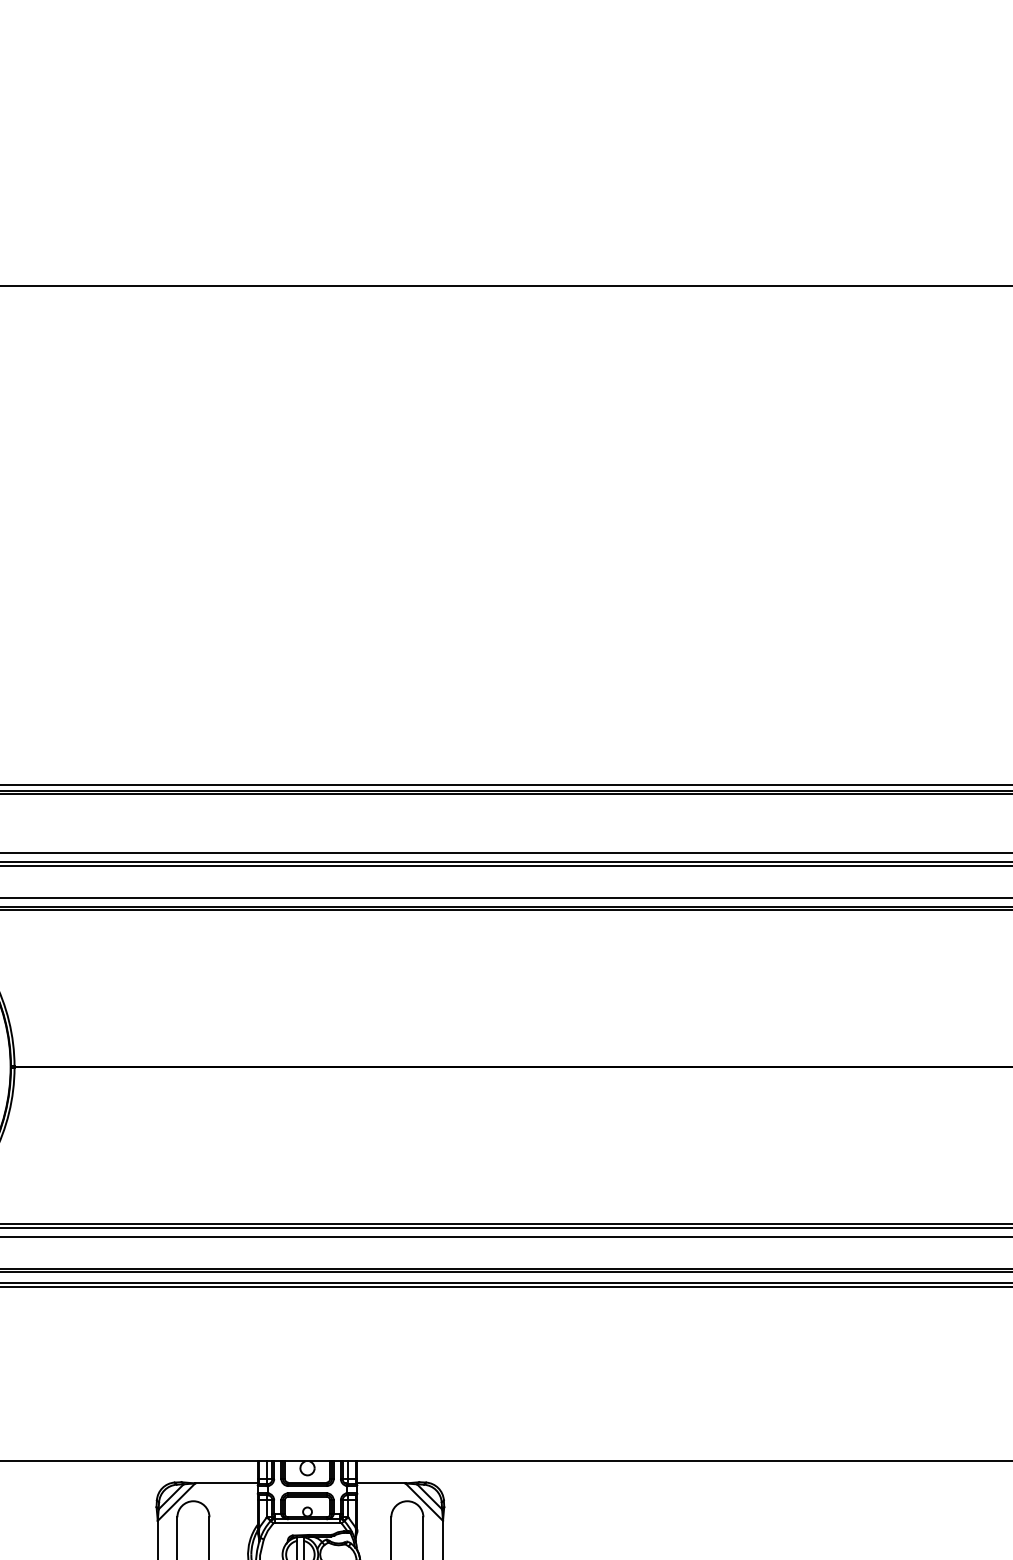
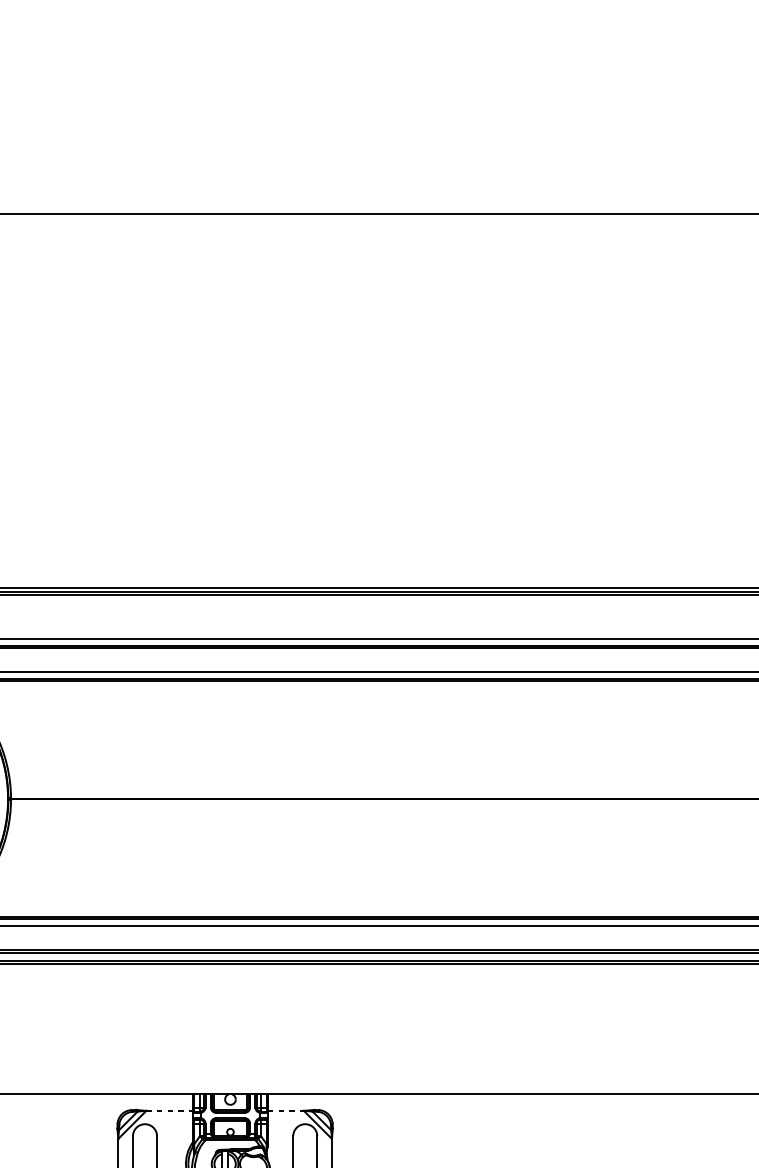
line: (226, 1483) -> (169, 1110), solid -> dashed
line: (381, 1483) -> (285, 1110), solid -> dashed

